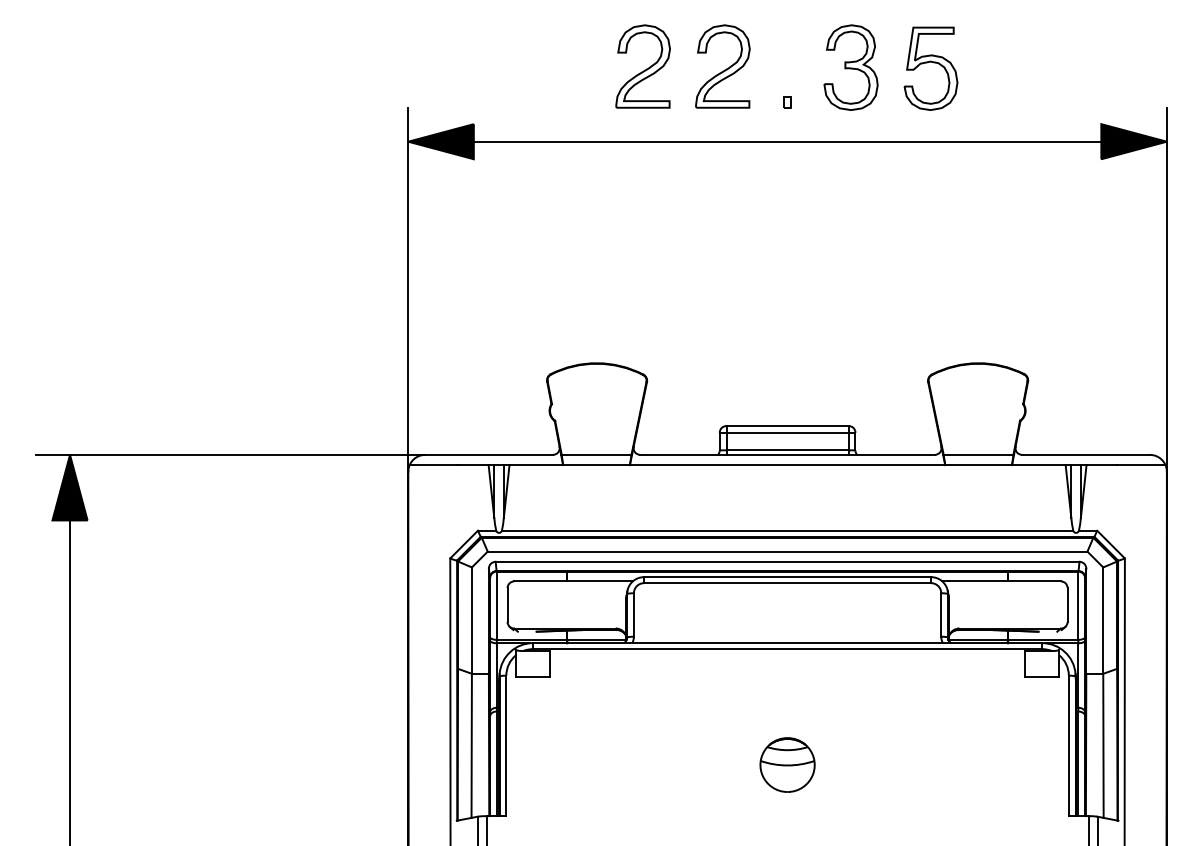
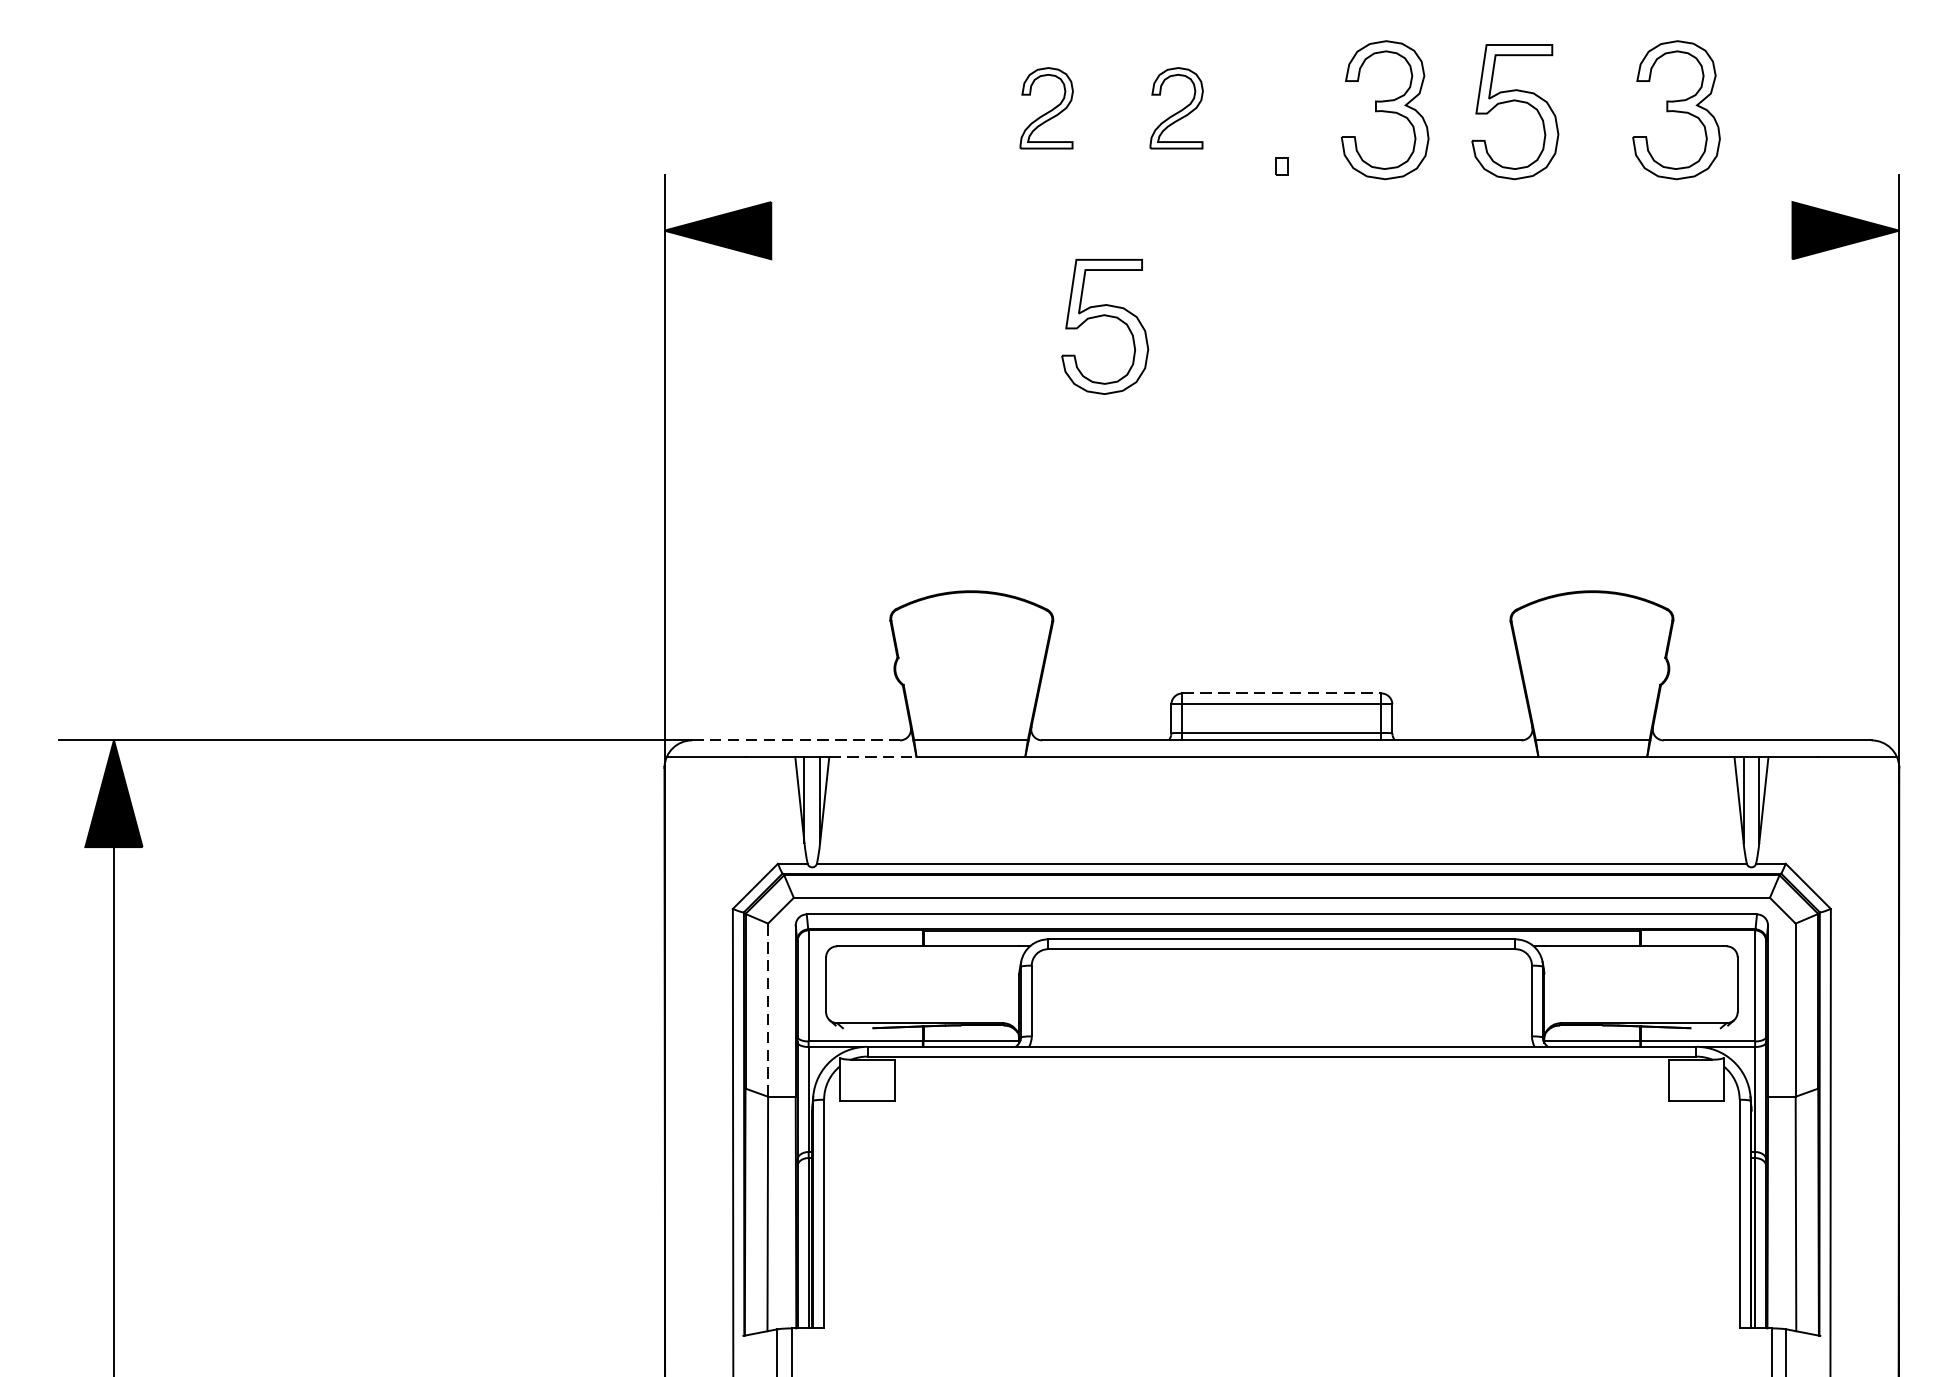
part: (642, 66) -> (1045, 108), size x0.6
part: (722, 66) -> (1175, 108), size x0.6
part: (1029, 67) -> (1675, 109), added
line: (787, 141) -> (1281, 230), removed
part: (678, 200) -> (1104, 326), added
line: (788, 426) -> (1283, 694), solid -> dashed
line: (489, 454) -> (796, 739), solid -> dashed
line: (536, 465) -> (873, 757), solid -> dashed
line: (471, 620) -> (767, 1009), solid -> dashed
part: (787, 764) -> (1281, 1244), removed

